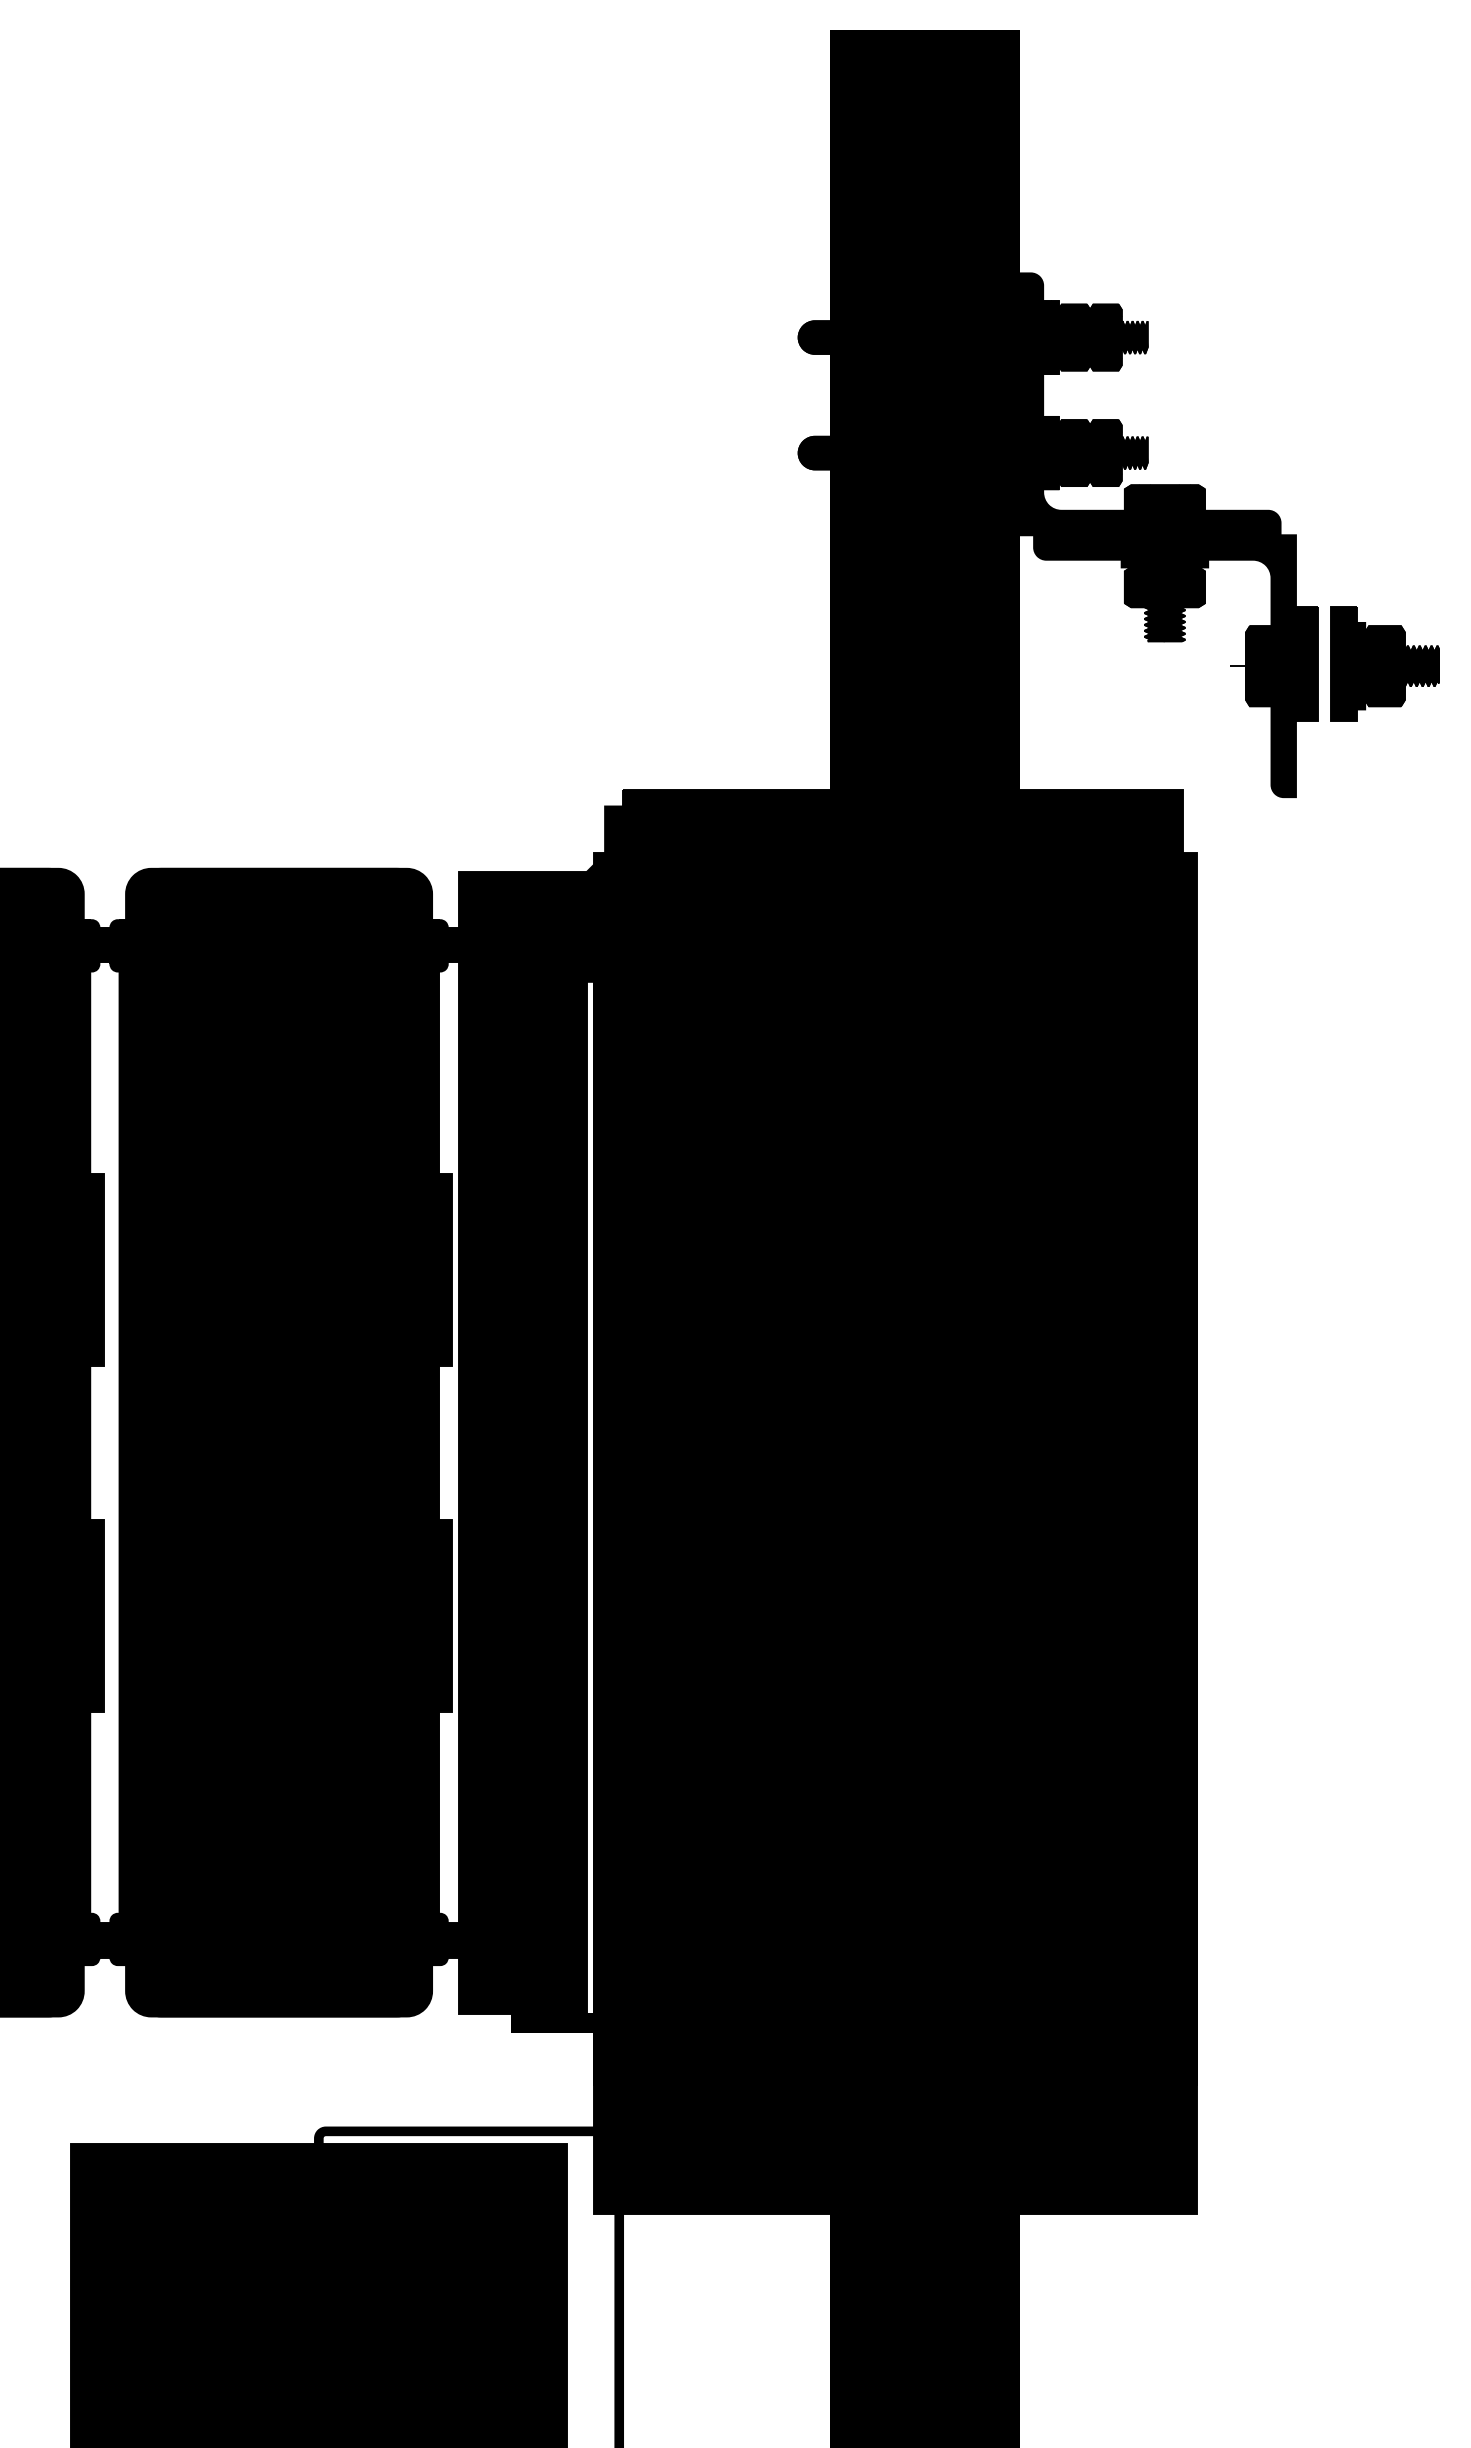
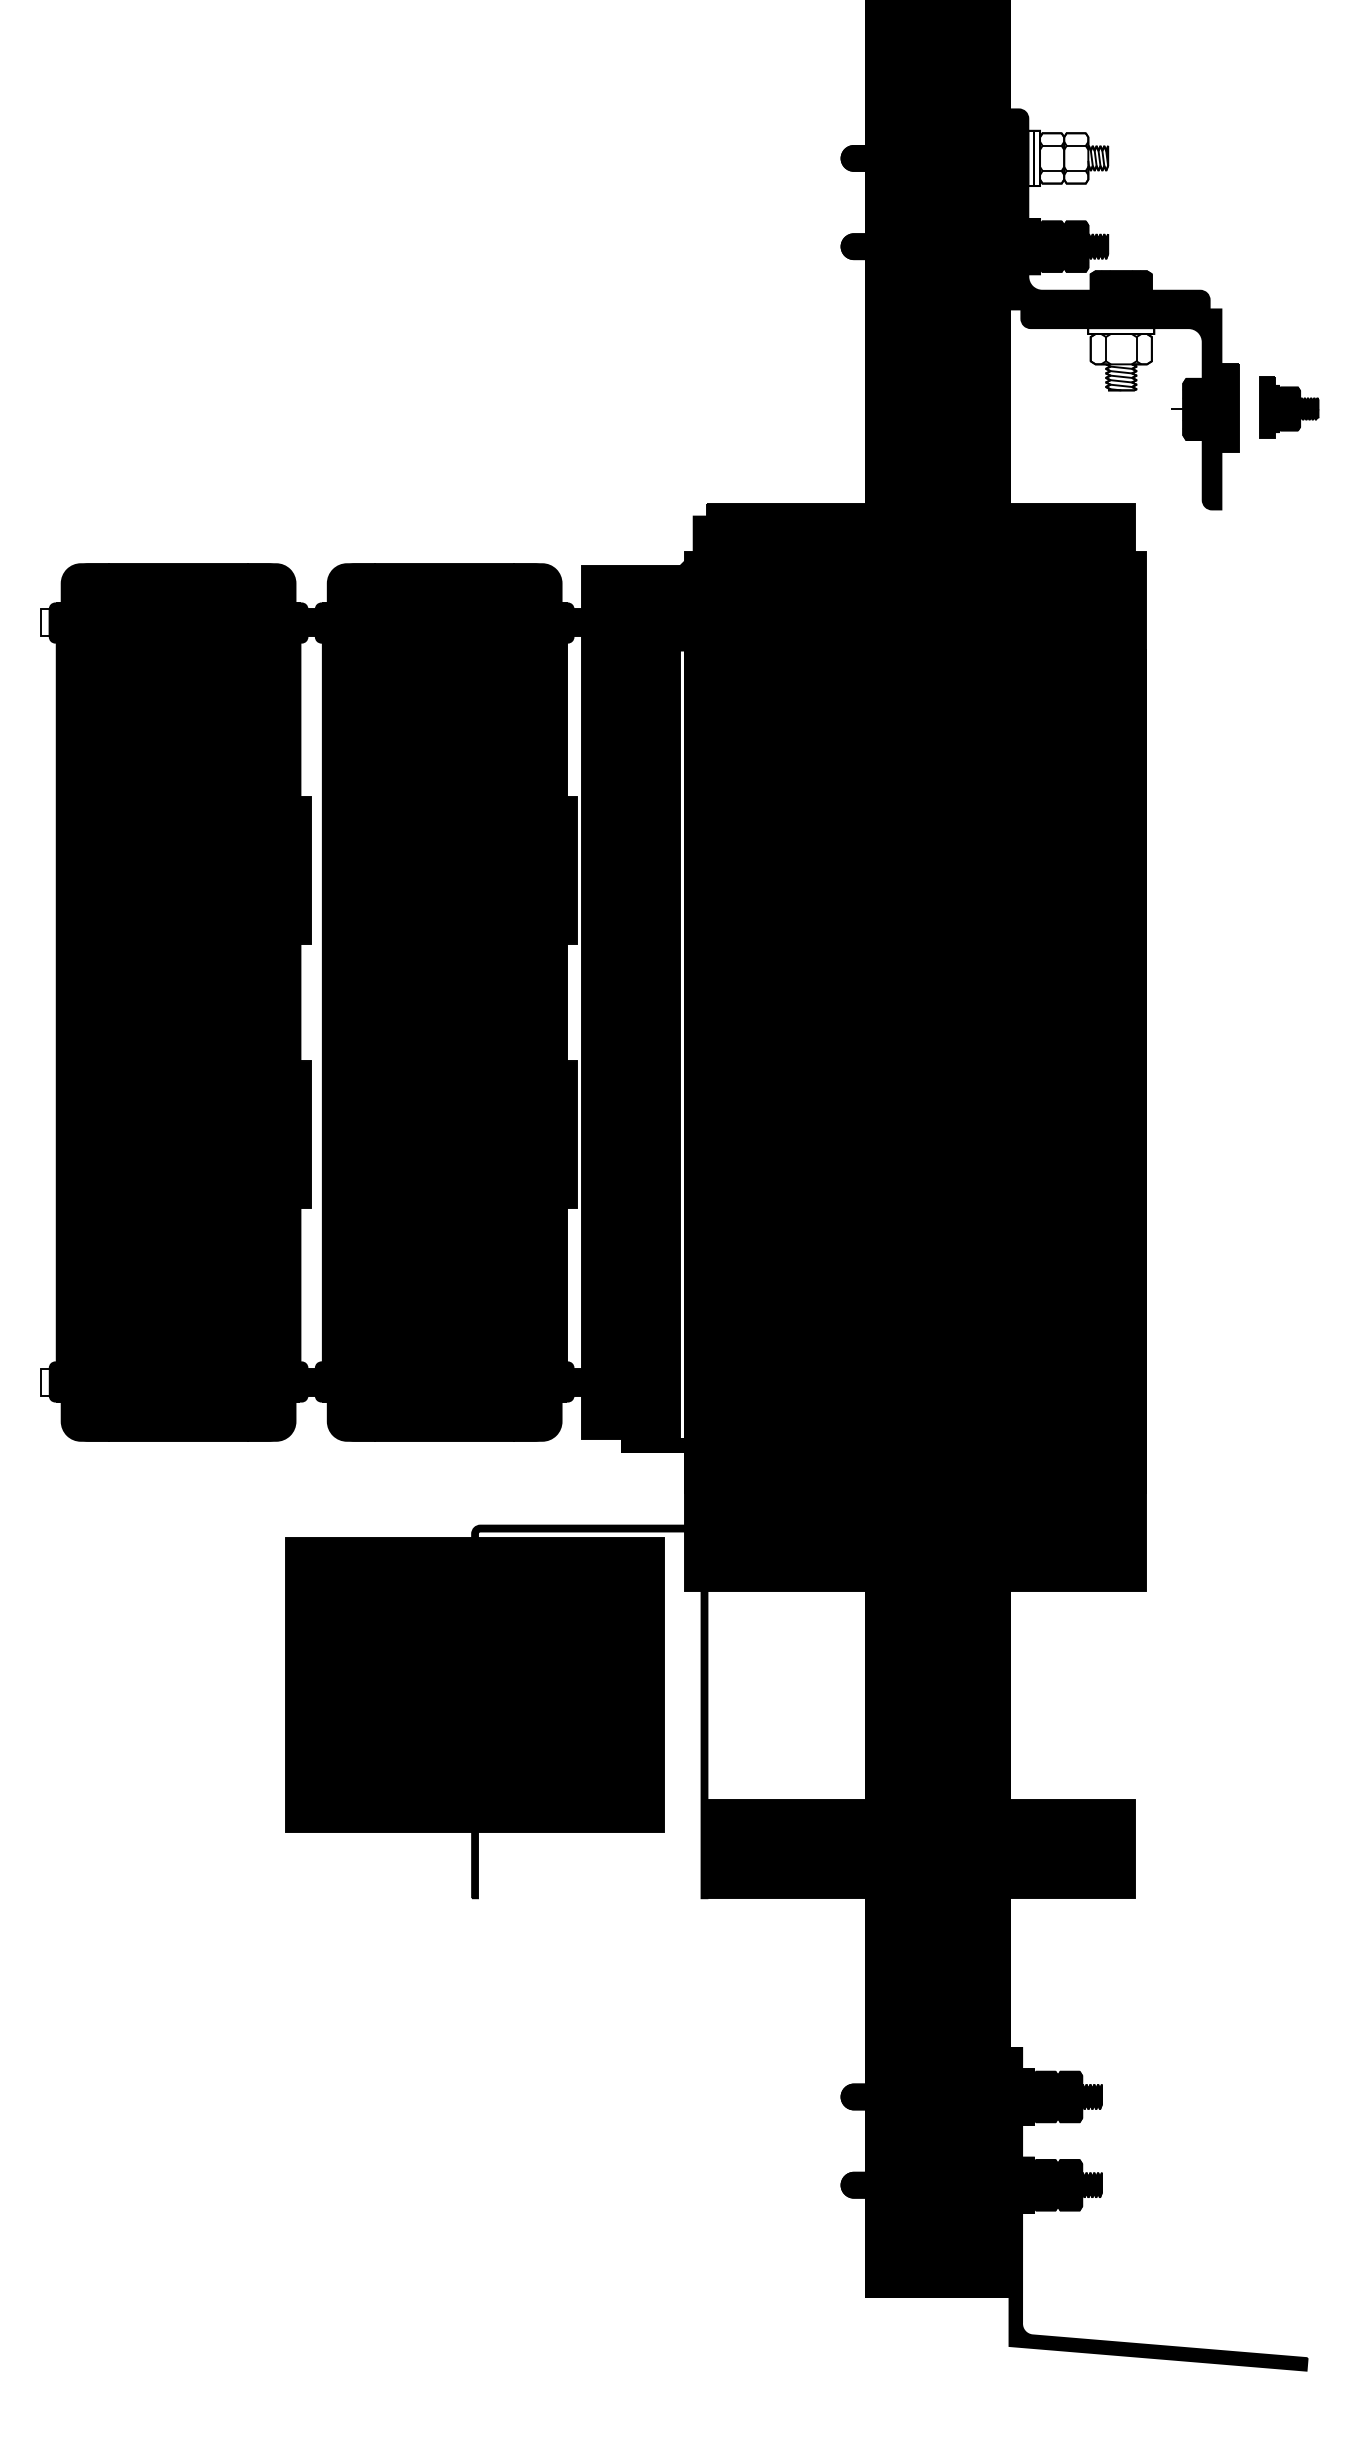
fill: (1095, 337) -> (1068, 158), removed
fill: (1165, 600) -> (1121, 359), removed
part: (1385, 663) -> (1289, 407), size x0.7

